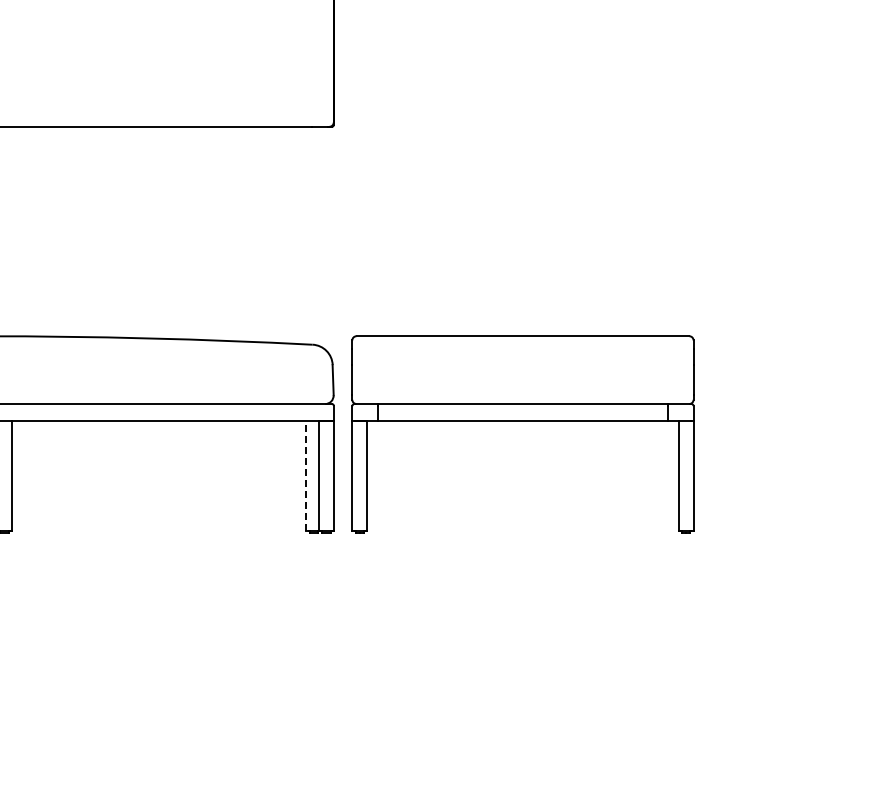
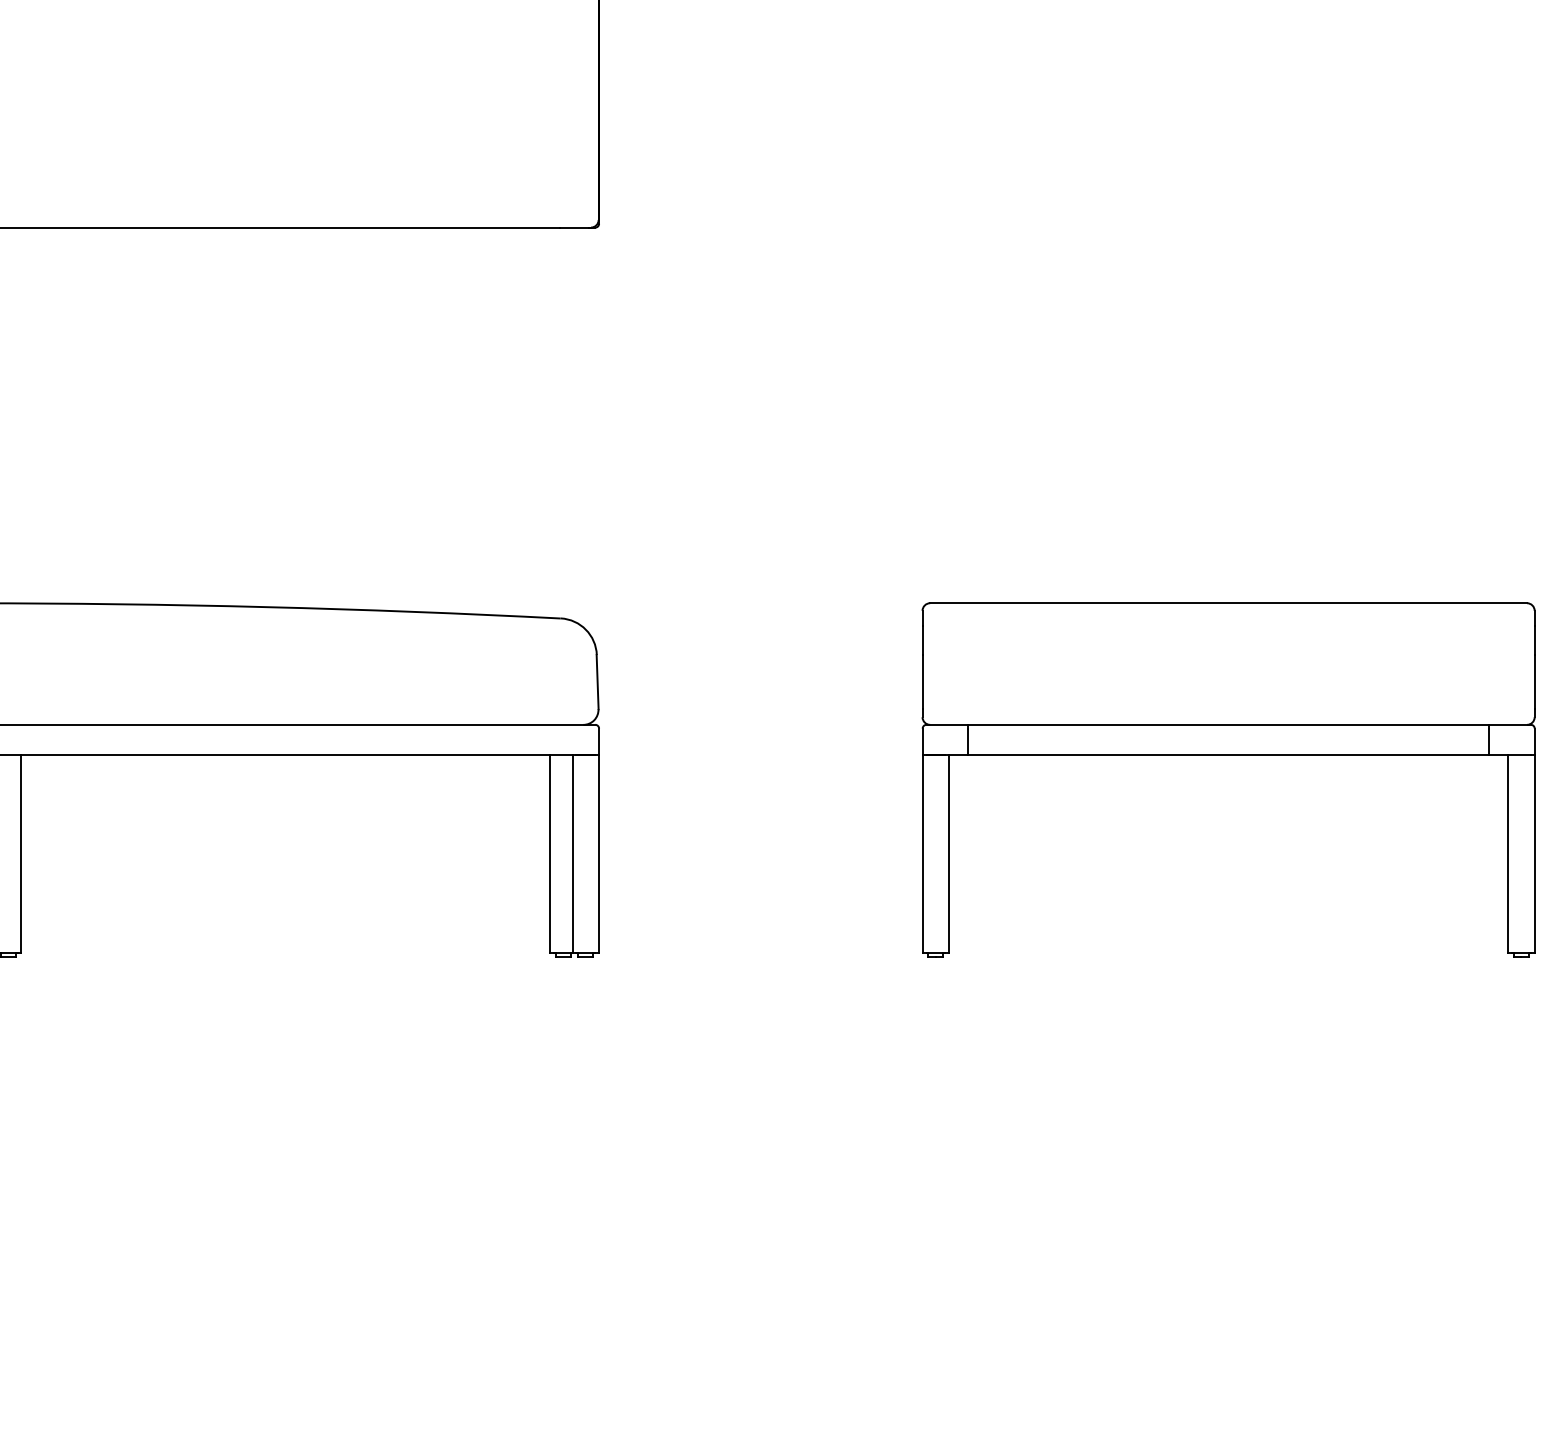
part: (522, 421) -> (1227, 756), moved
line: (306, 475) -> (549, 853), dashed -> solid

